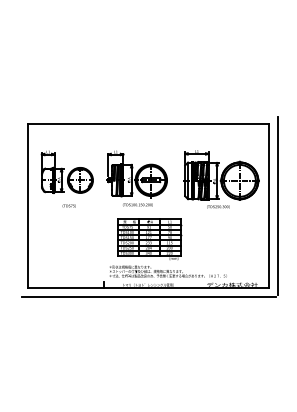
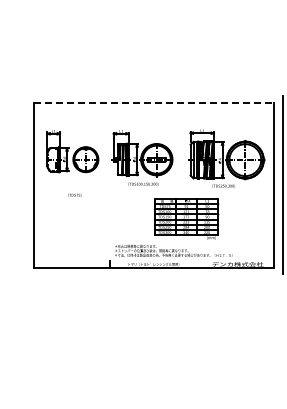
line: (148, 123) -> (153, 102), solid -> dashed
text: (68, 205) -> (73, 194), moved
part: (149, 239) -> (186, 218), moved
line: (148, 297) -> (153, 276), removed

